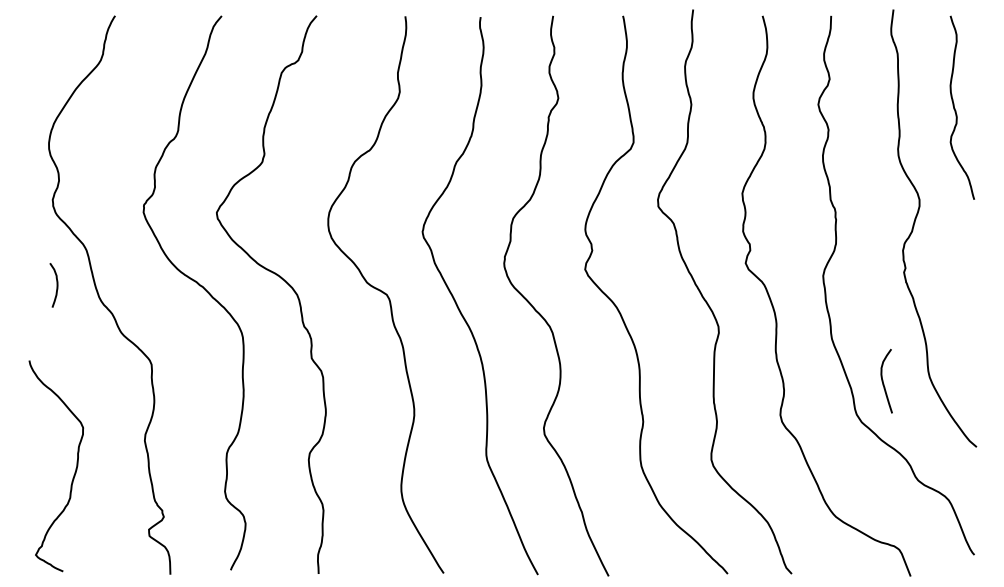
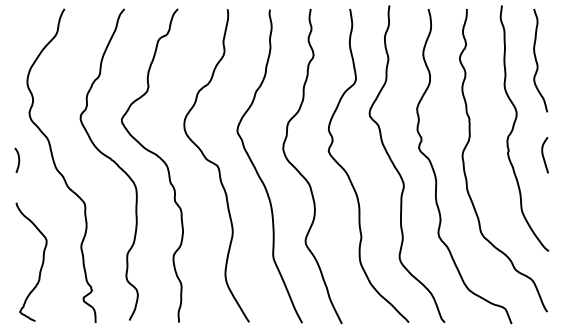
curve: (56, 283) -> (18, 159), moved
curve: (883, 381) -> (543, 155), moved

